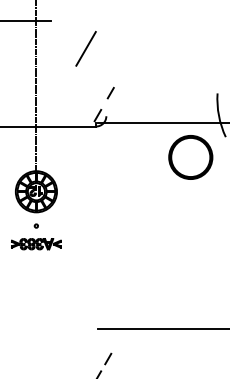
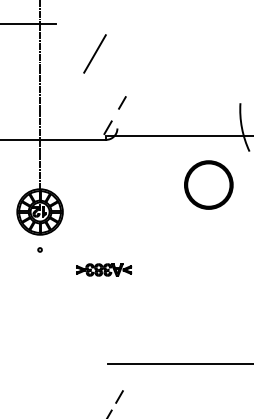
part: (190, 156) -> (208, 184), moved
part: (36, 243) -> (104, 269), moved

